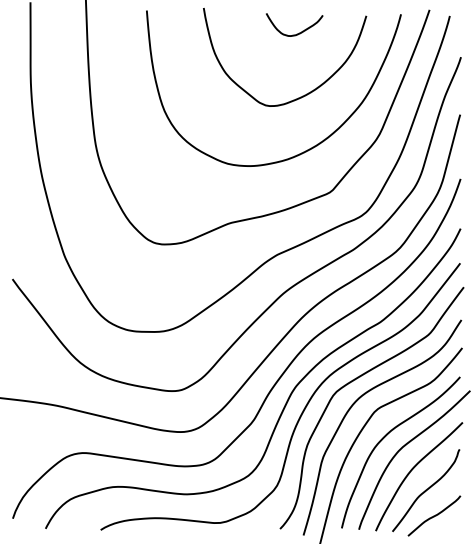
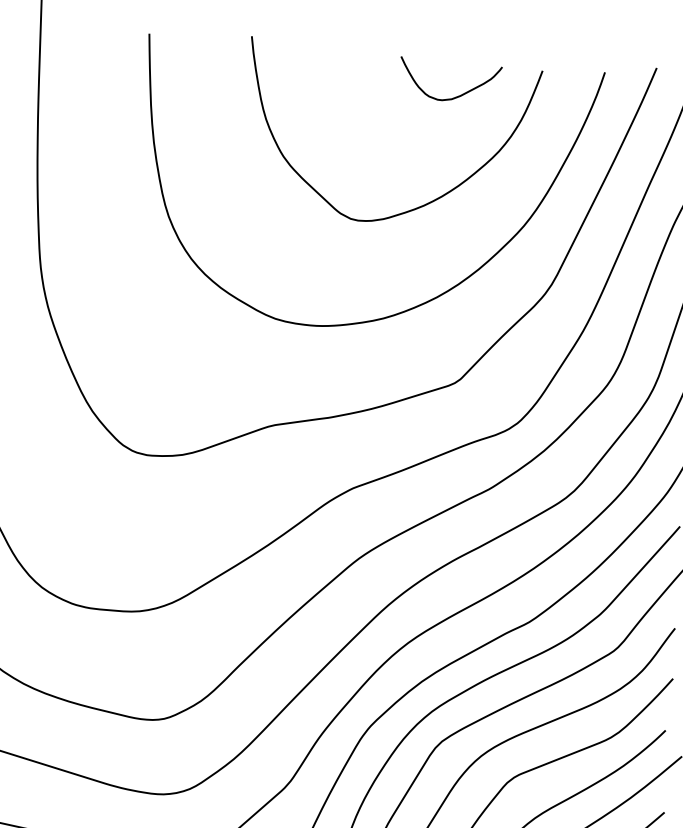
curve: (299, 32) -> (458, 94), moved

